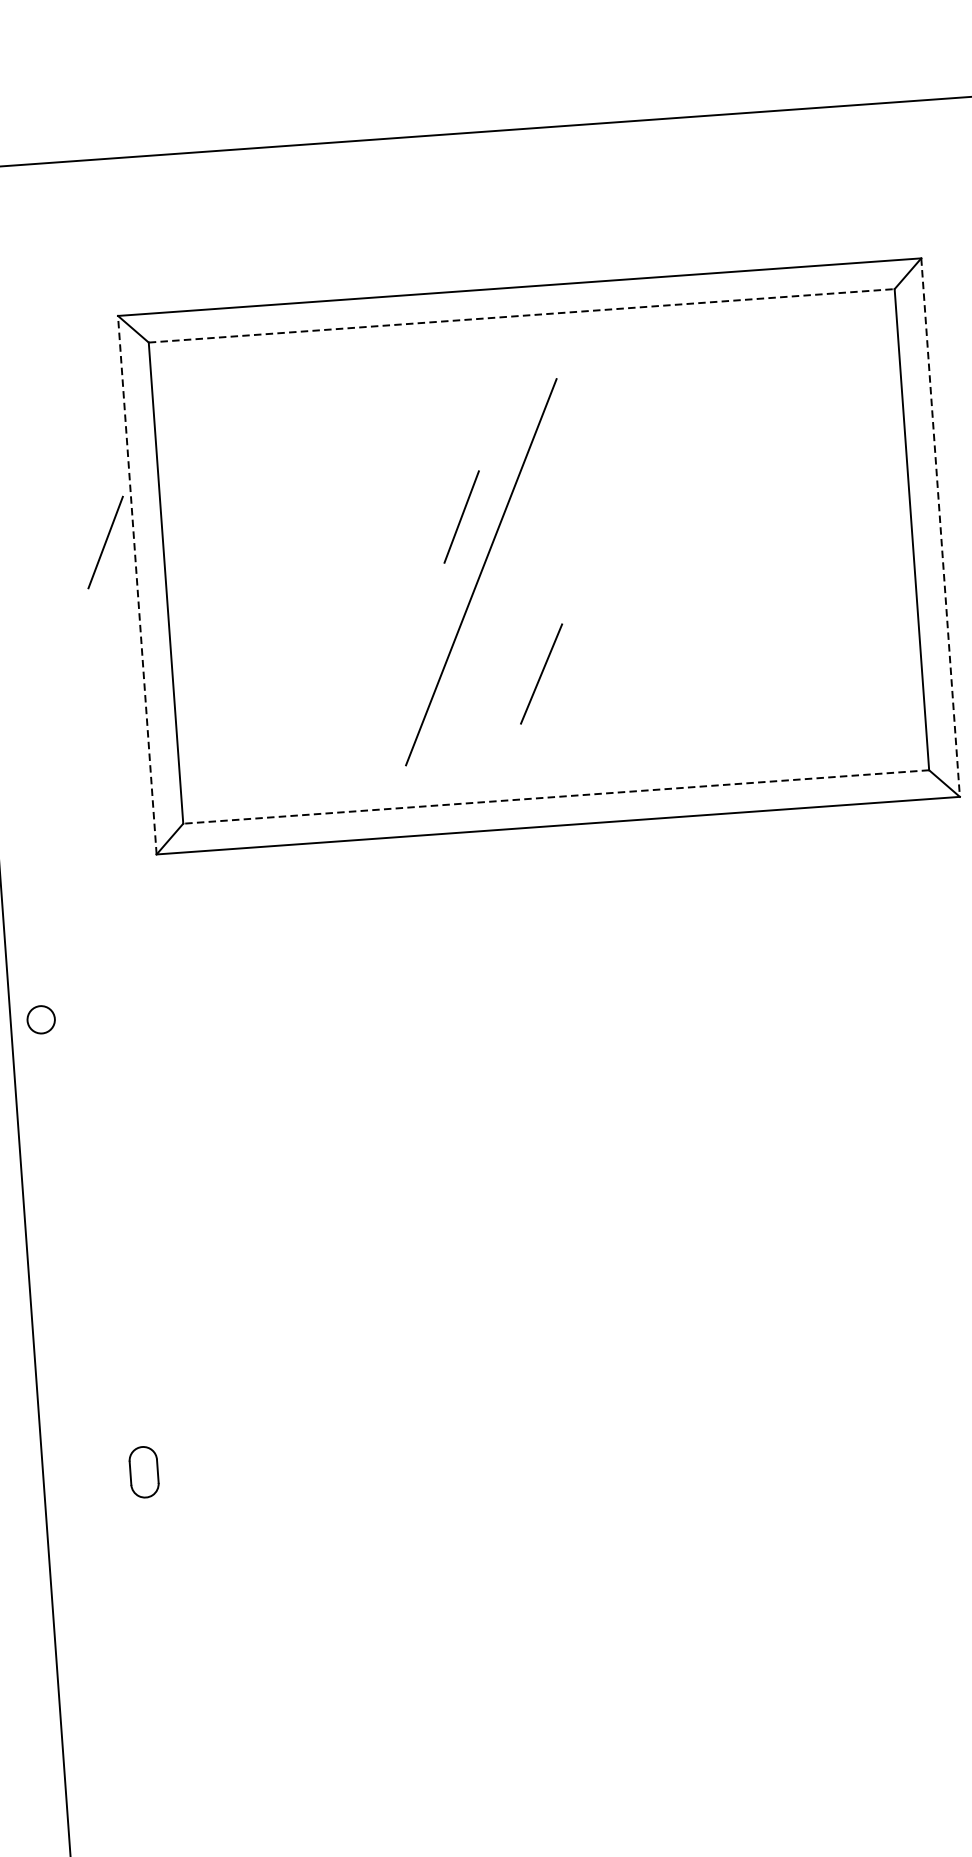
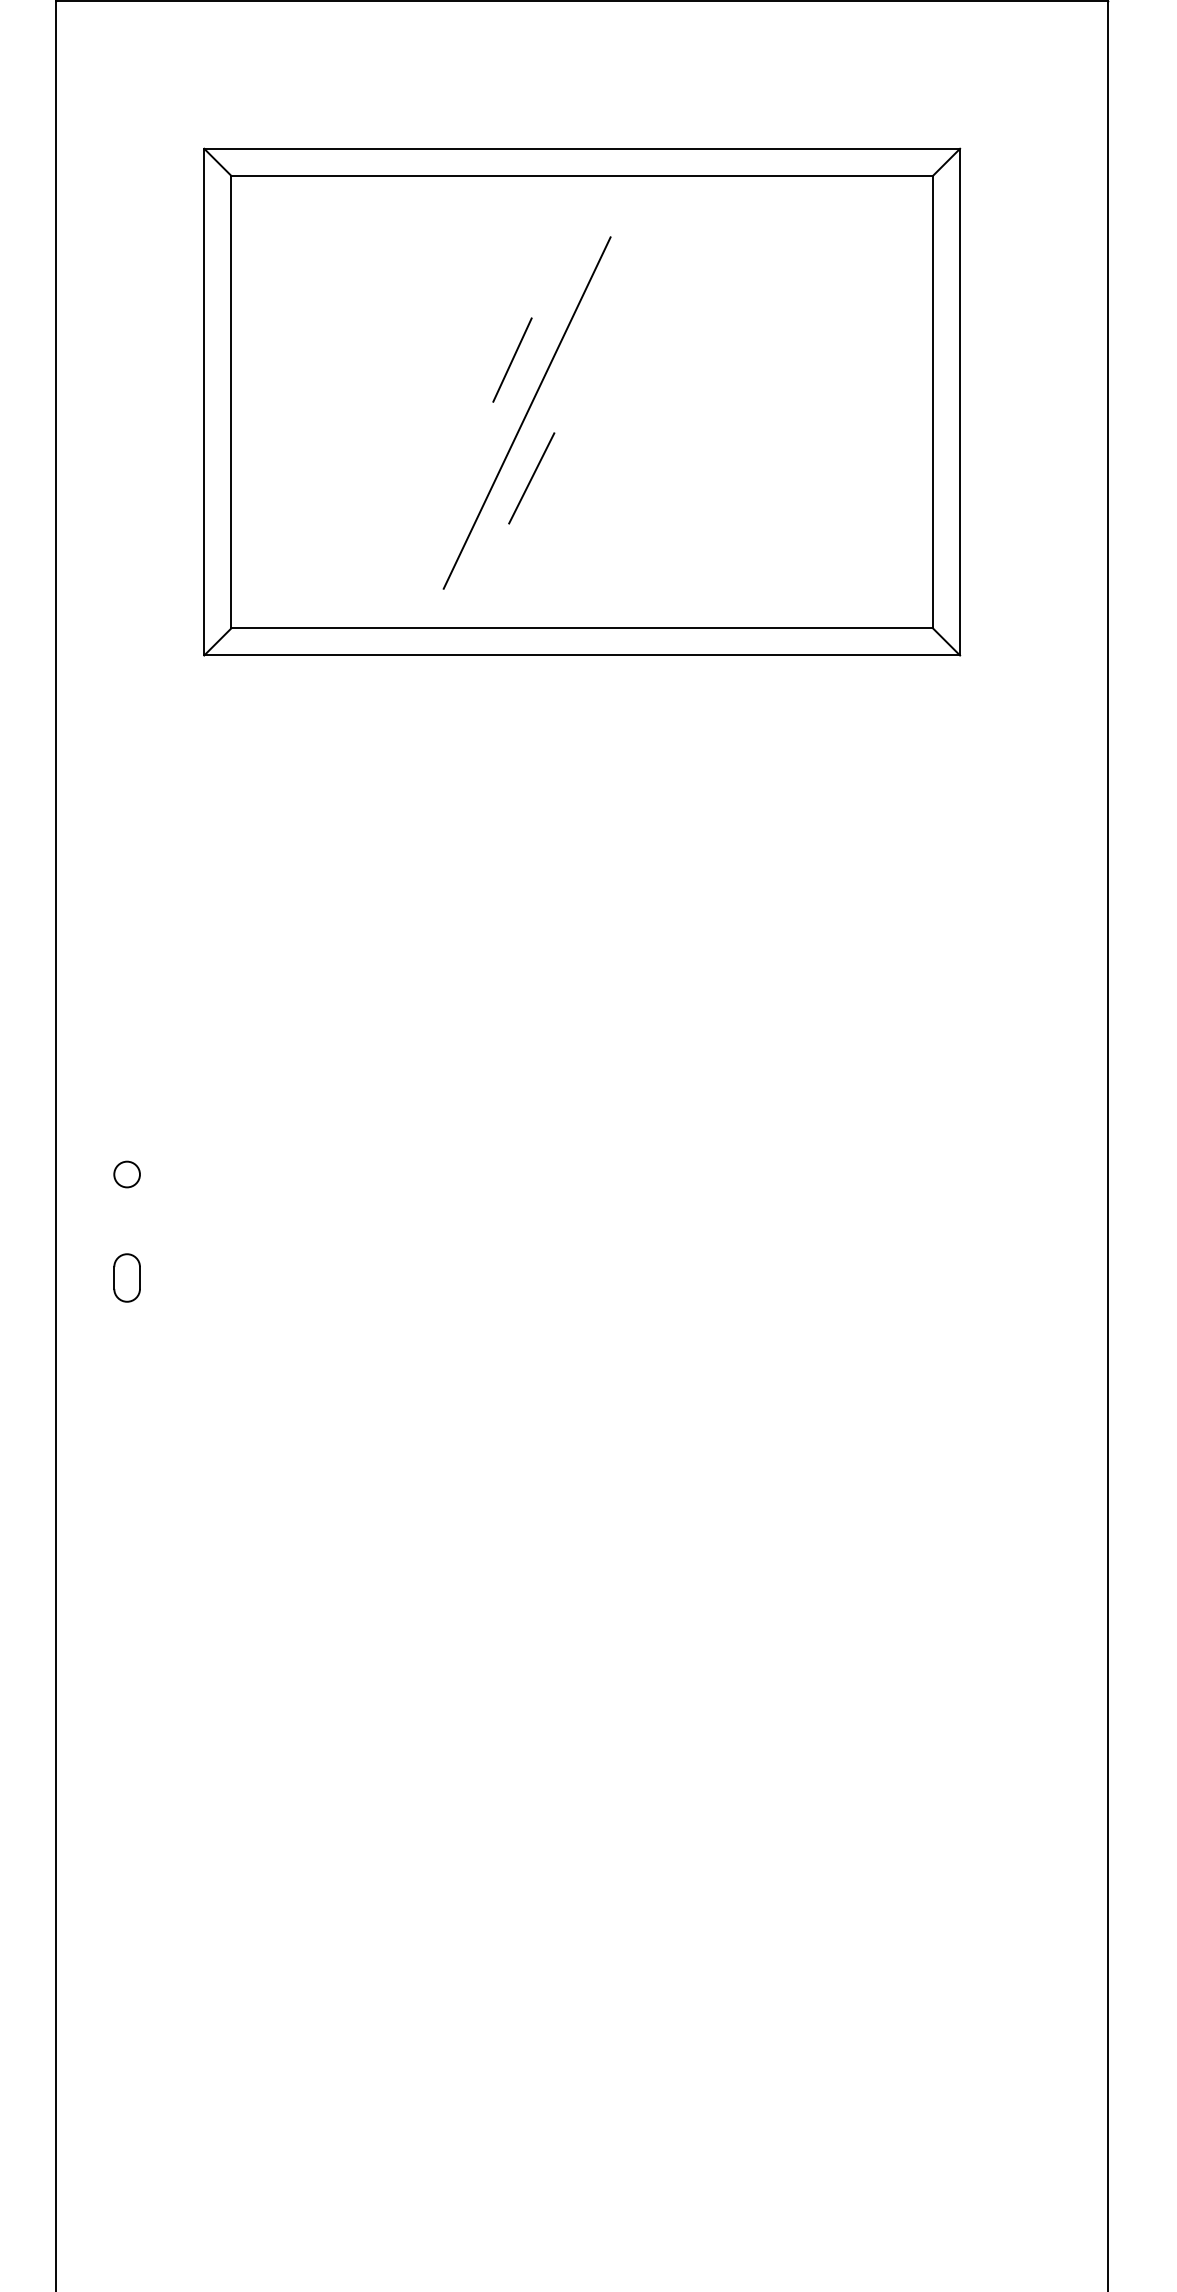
line: (522, 315) -> (582, 175), dashed -> solid
line: (941, 527) -> (960, 402), dashed -> solid
line: (105, 541) -> (177, 359), removed
line: (137, 584) -> (204, 401), dashed -> solid
line: (541, 674) -> (531, 478), moved
line: (556, 796) -> (582, 628), dashed -> solid
circle: (40, 1019) -> (126, 1174), moved
part: (143, 1471) -> (126, 1277), moved

